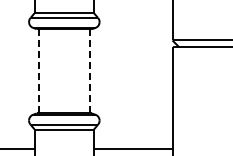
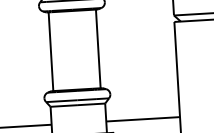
line: (89, 70) -> (98, 48), dashed -> solid
line: (39, 71) -> (51, 51), dashed -> solid

